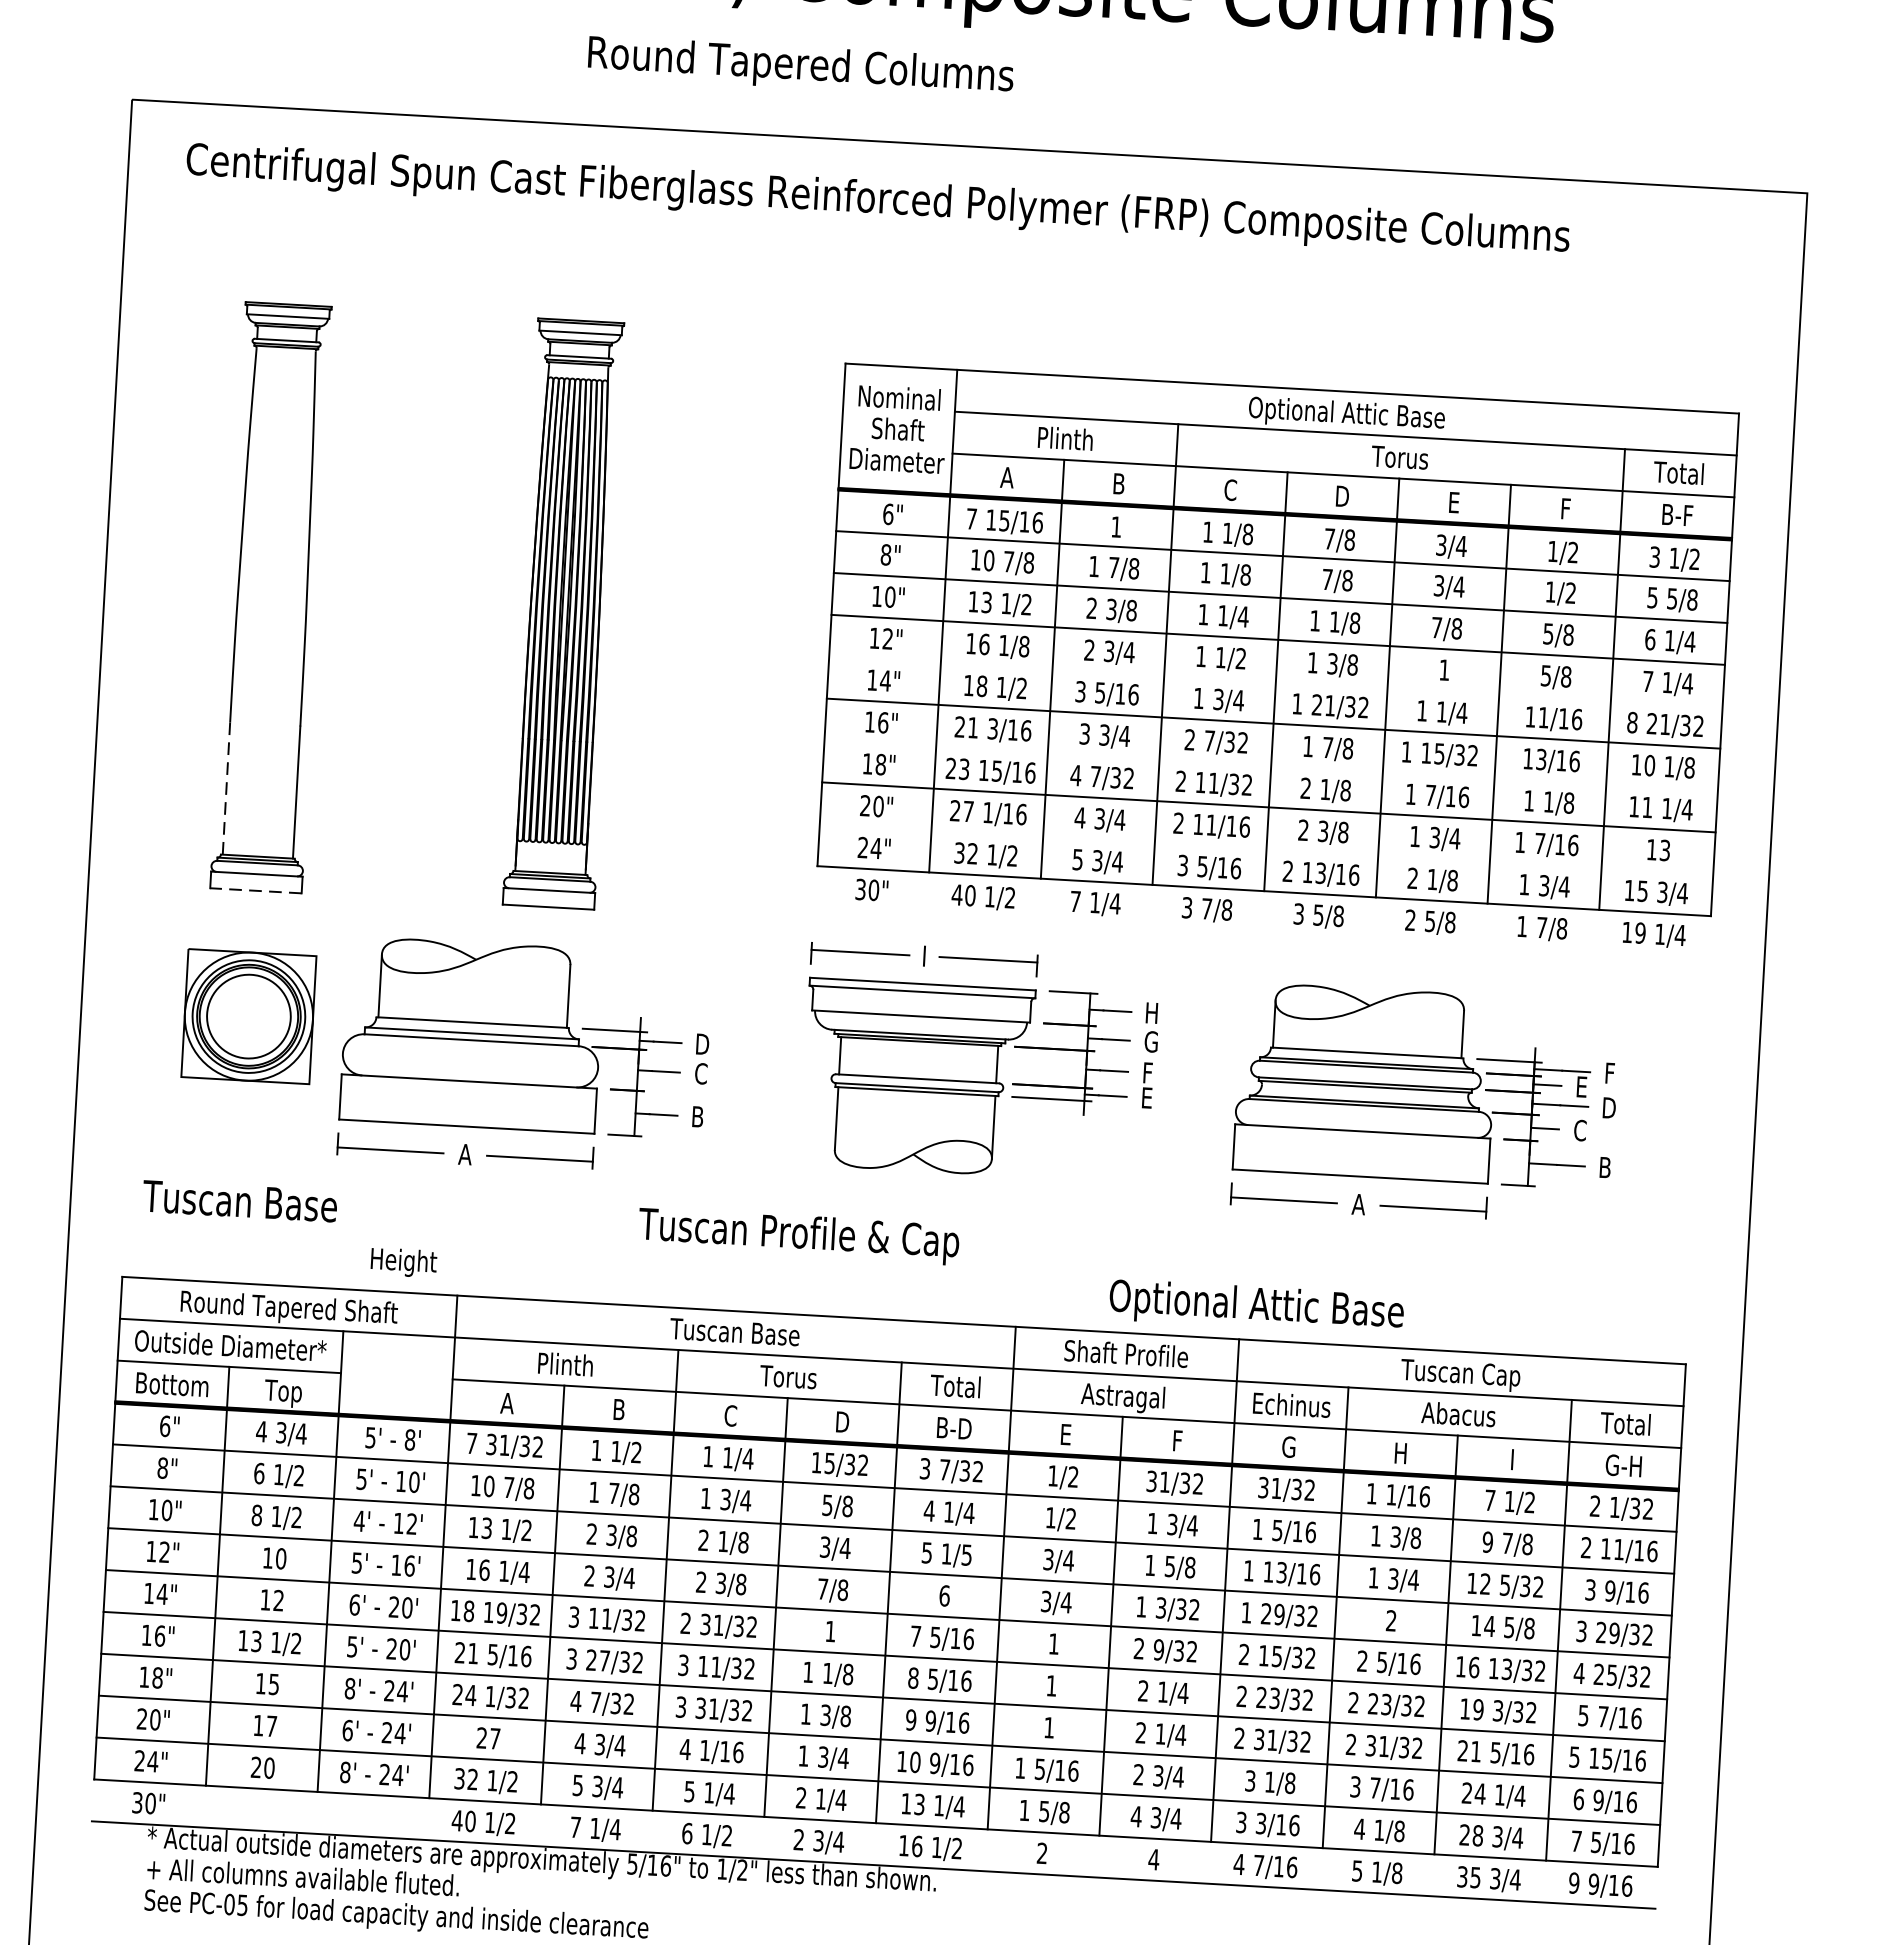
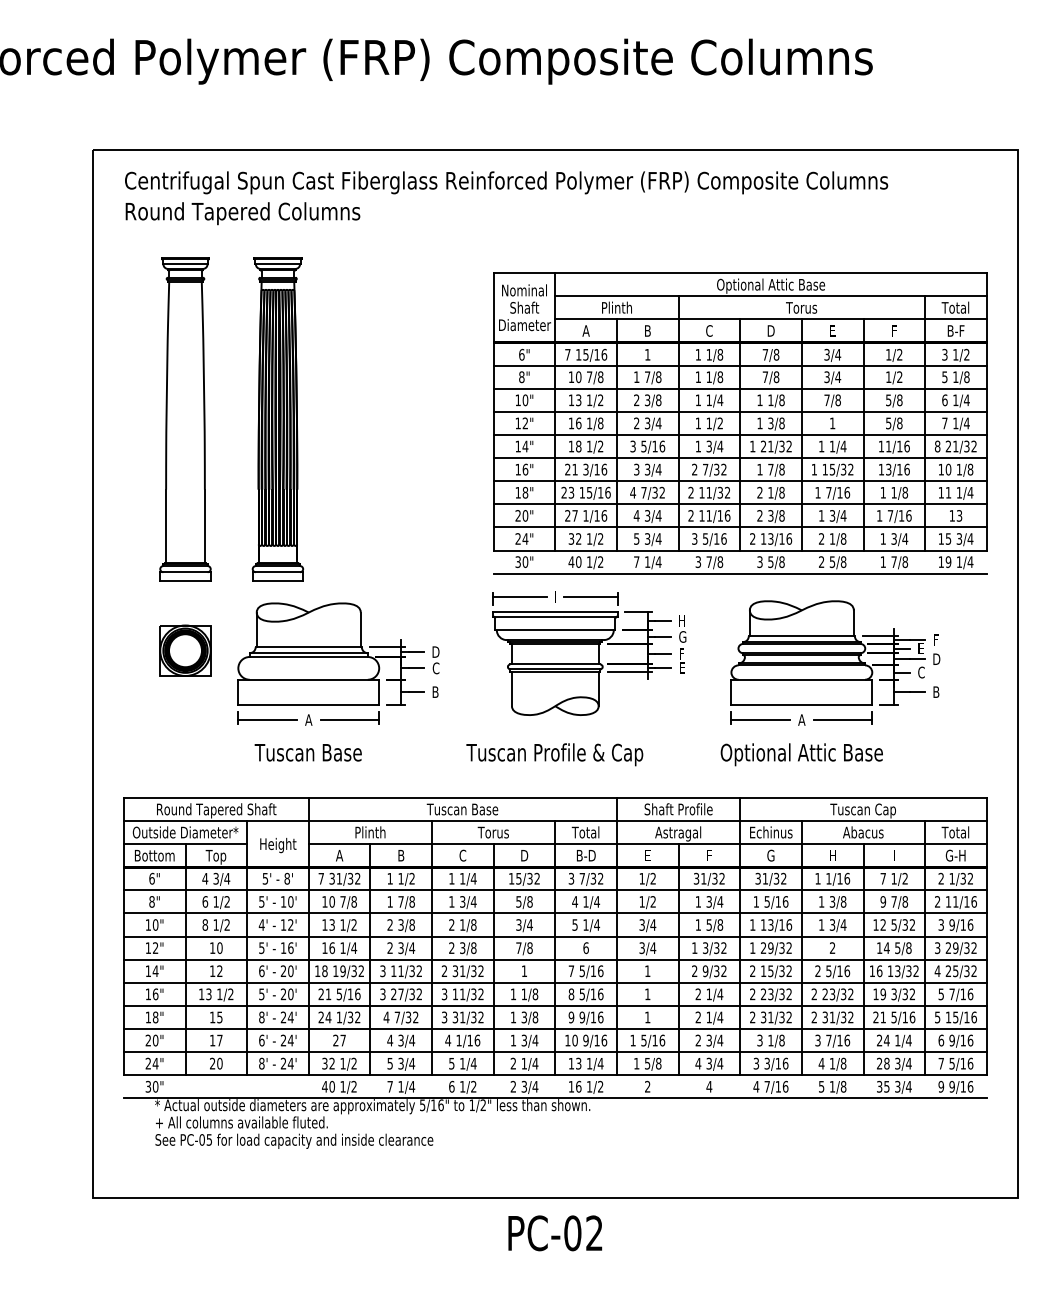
text: (800, 67) -> (242, 213), moved
text: (1671, 599) -> (955, 377), 5/8 -> 1/8
part: (564, 613) -> (277, 419), moved
line: (1274, 682) -> (739, 435), added
line: (1269, 765) -> (739, 481), added
line: (227, 787) -> (166, 525), dashed -> solid
line: (1265, 849) -> (739, 527), added
line: (255, 890) -> (185, 581), dashed -> solid
line: (1260, 932) -> (739, 573), added
part: (248, 1016) -> (185, 650), size x0.71
text: (238, 1200) -> (307, 752), moved
text: (798, 1235) -> (554, 754), moved
text: (404, 1262) -> (278, 845), moved
text: (1256, 1306) -> (801, 754), moved
text: (967, 1554) -> (597, 924), 1/5 -> 1/4

